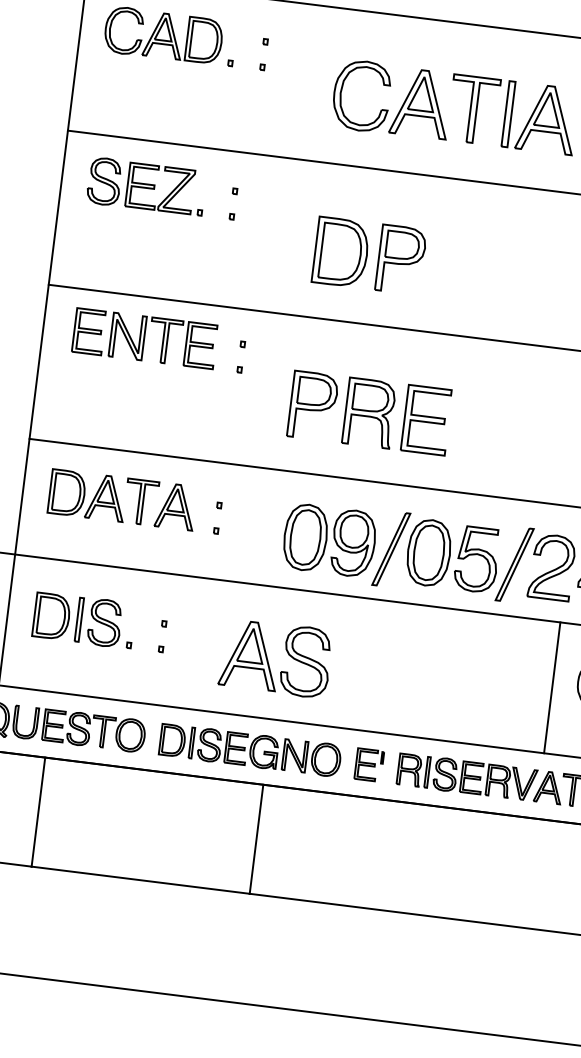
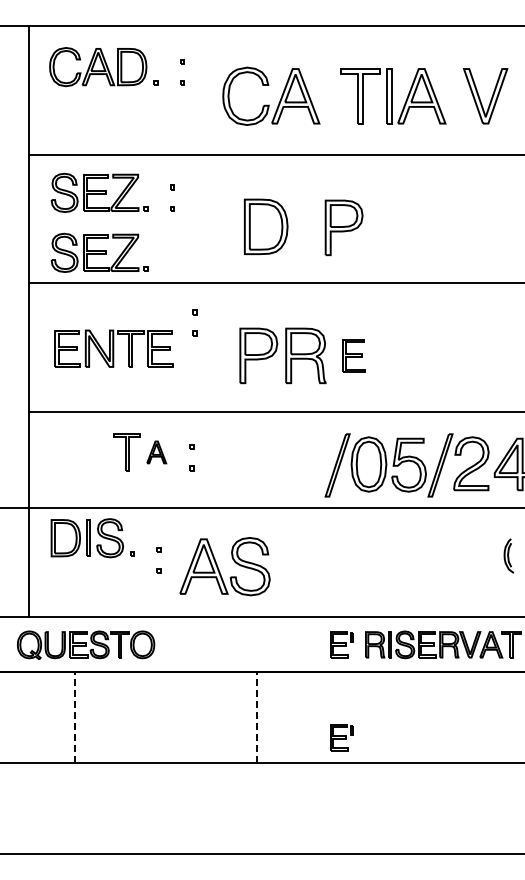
part: (402, 102) -> (280, 97), moved
part: (137, 258) -> (99, 252), added
part: (400, 259) -> (343, 227), moved
part: (144, 338) -> (113, 348), moved
part: (426, 419) -> (353, 355), size x0.6
part: (87, 495) -> (82, 452), removed
part: (175, 506) -> (156, 452), size x0.6
part: (328, 540) -> (285, 464), removed
part: (83, 620) -> (92, 538), moved
part: (275, 657) -> (224, 566), moved
line: (551, 687) -> (483, 562), removed
part: (250, 749) -> (242, 644), removed
line: (38, 811) -> (74, 716), solid -> dashed
line: (256, 838) -> (256, 716), solid -> dashed
part: (355, 876) -> (341, 737), added

